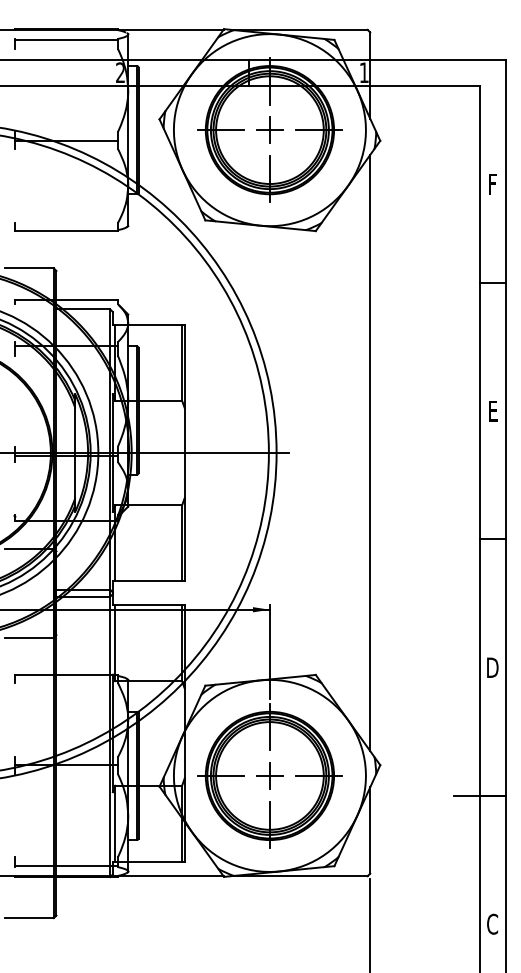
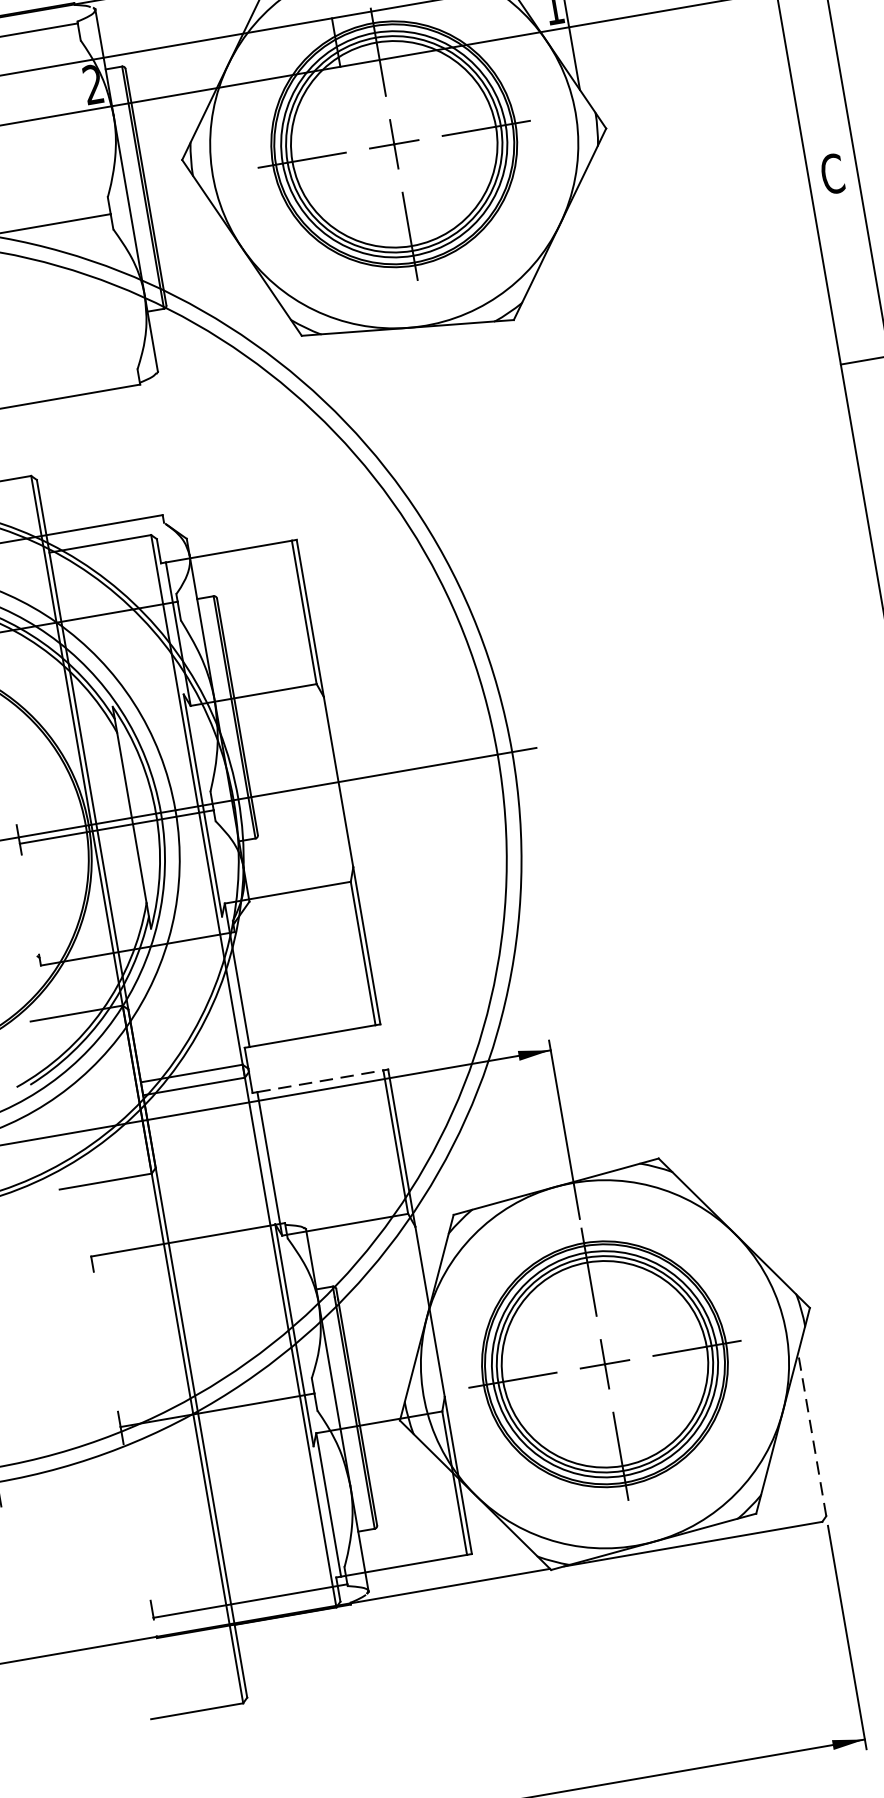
text: (492, 183) -> (832, 172), F -> C
line: (370, 453) -> (689, 722), removed
line: (149, 605) -> (321, 1081), solid -> dashed
line: (370, 830) -> (812, 1434), solid -> dashed

